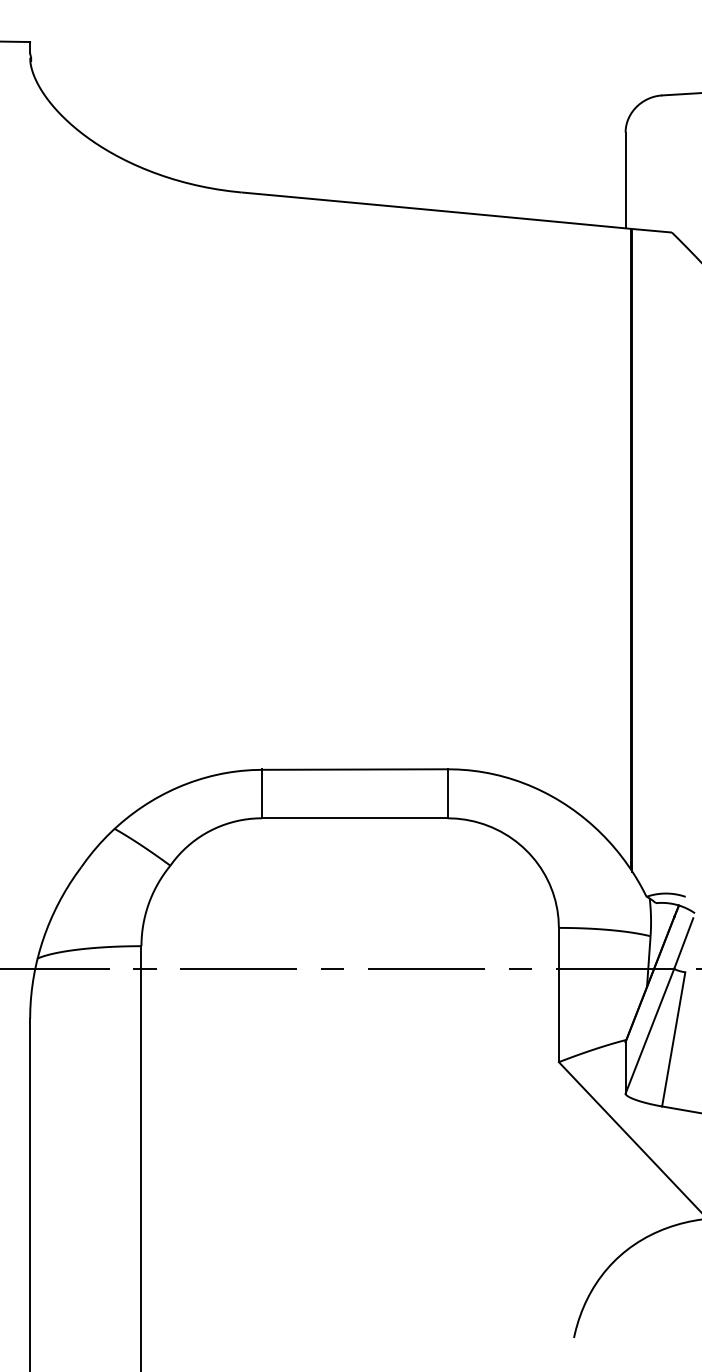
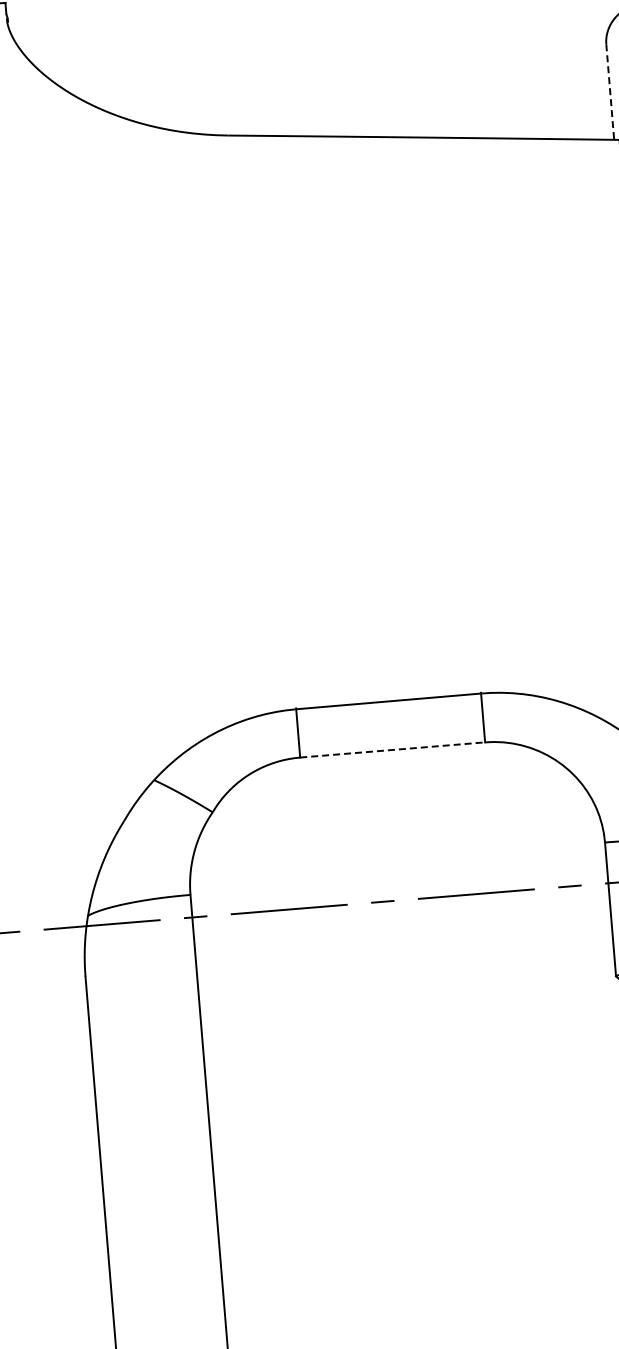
line: (625, 180) -> (610, 92), solid -> dashed
line: (354, 818) -> (392, 750), solid -> dashed

